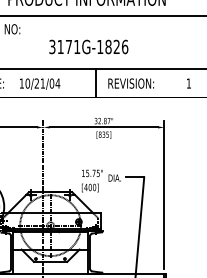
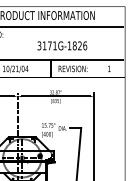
text: (89, 46) -> (62, 45), moved

